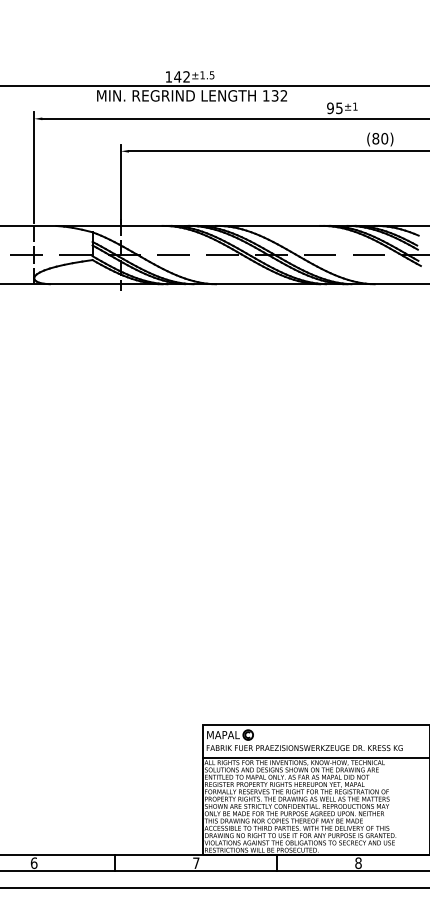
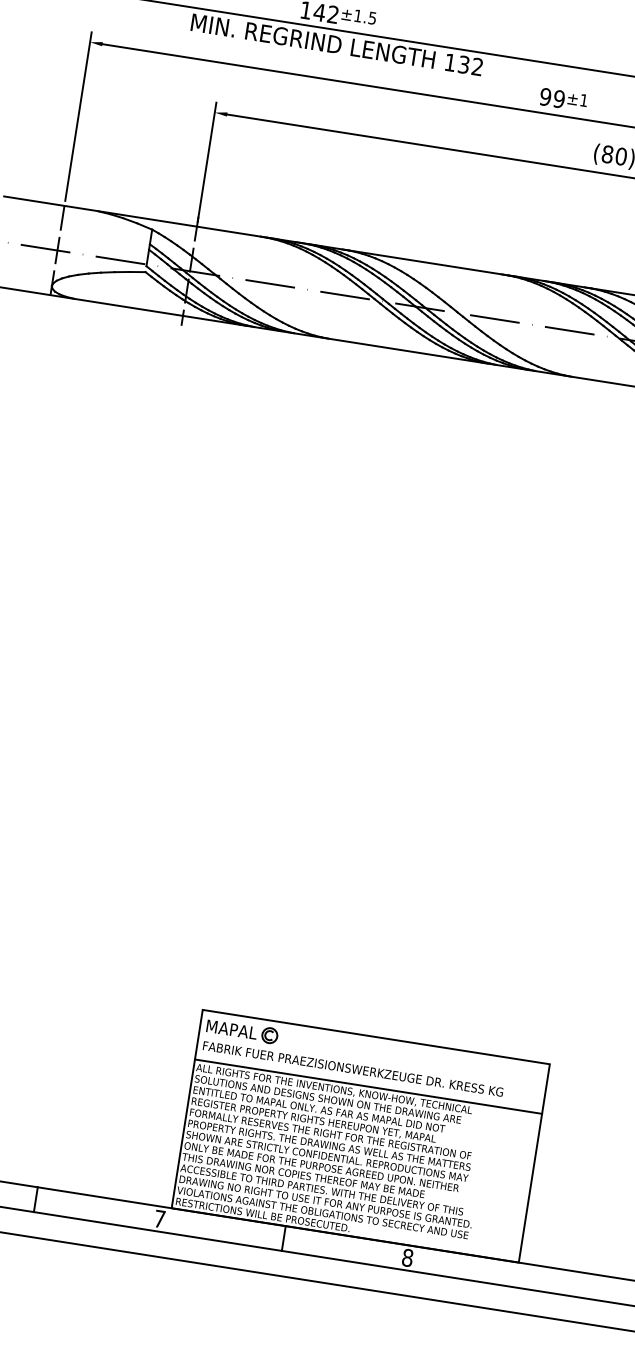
text: (338, 107) -> (558, 97), 95 -> 99

